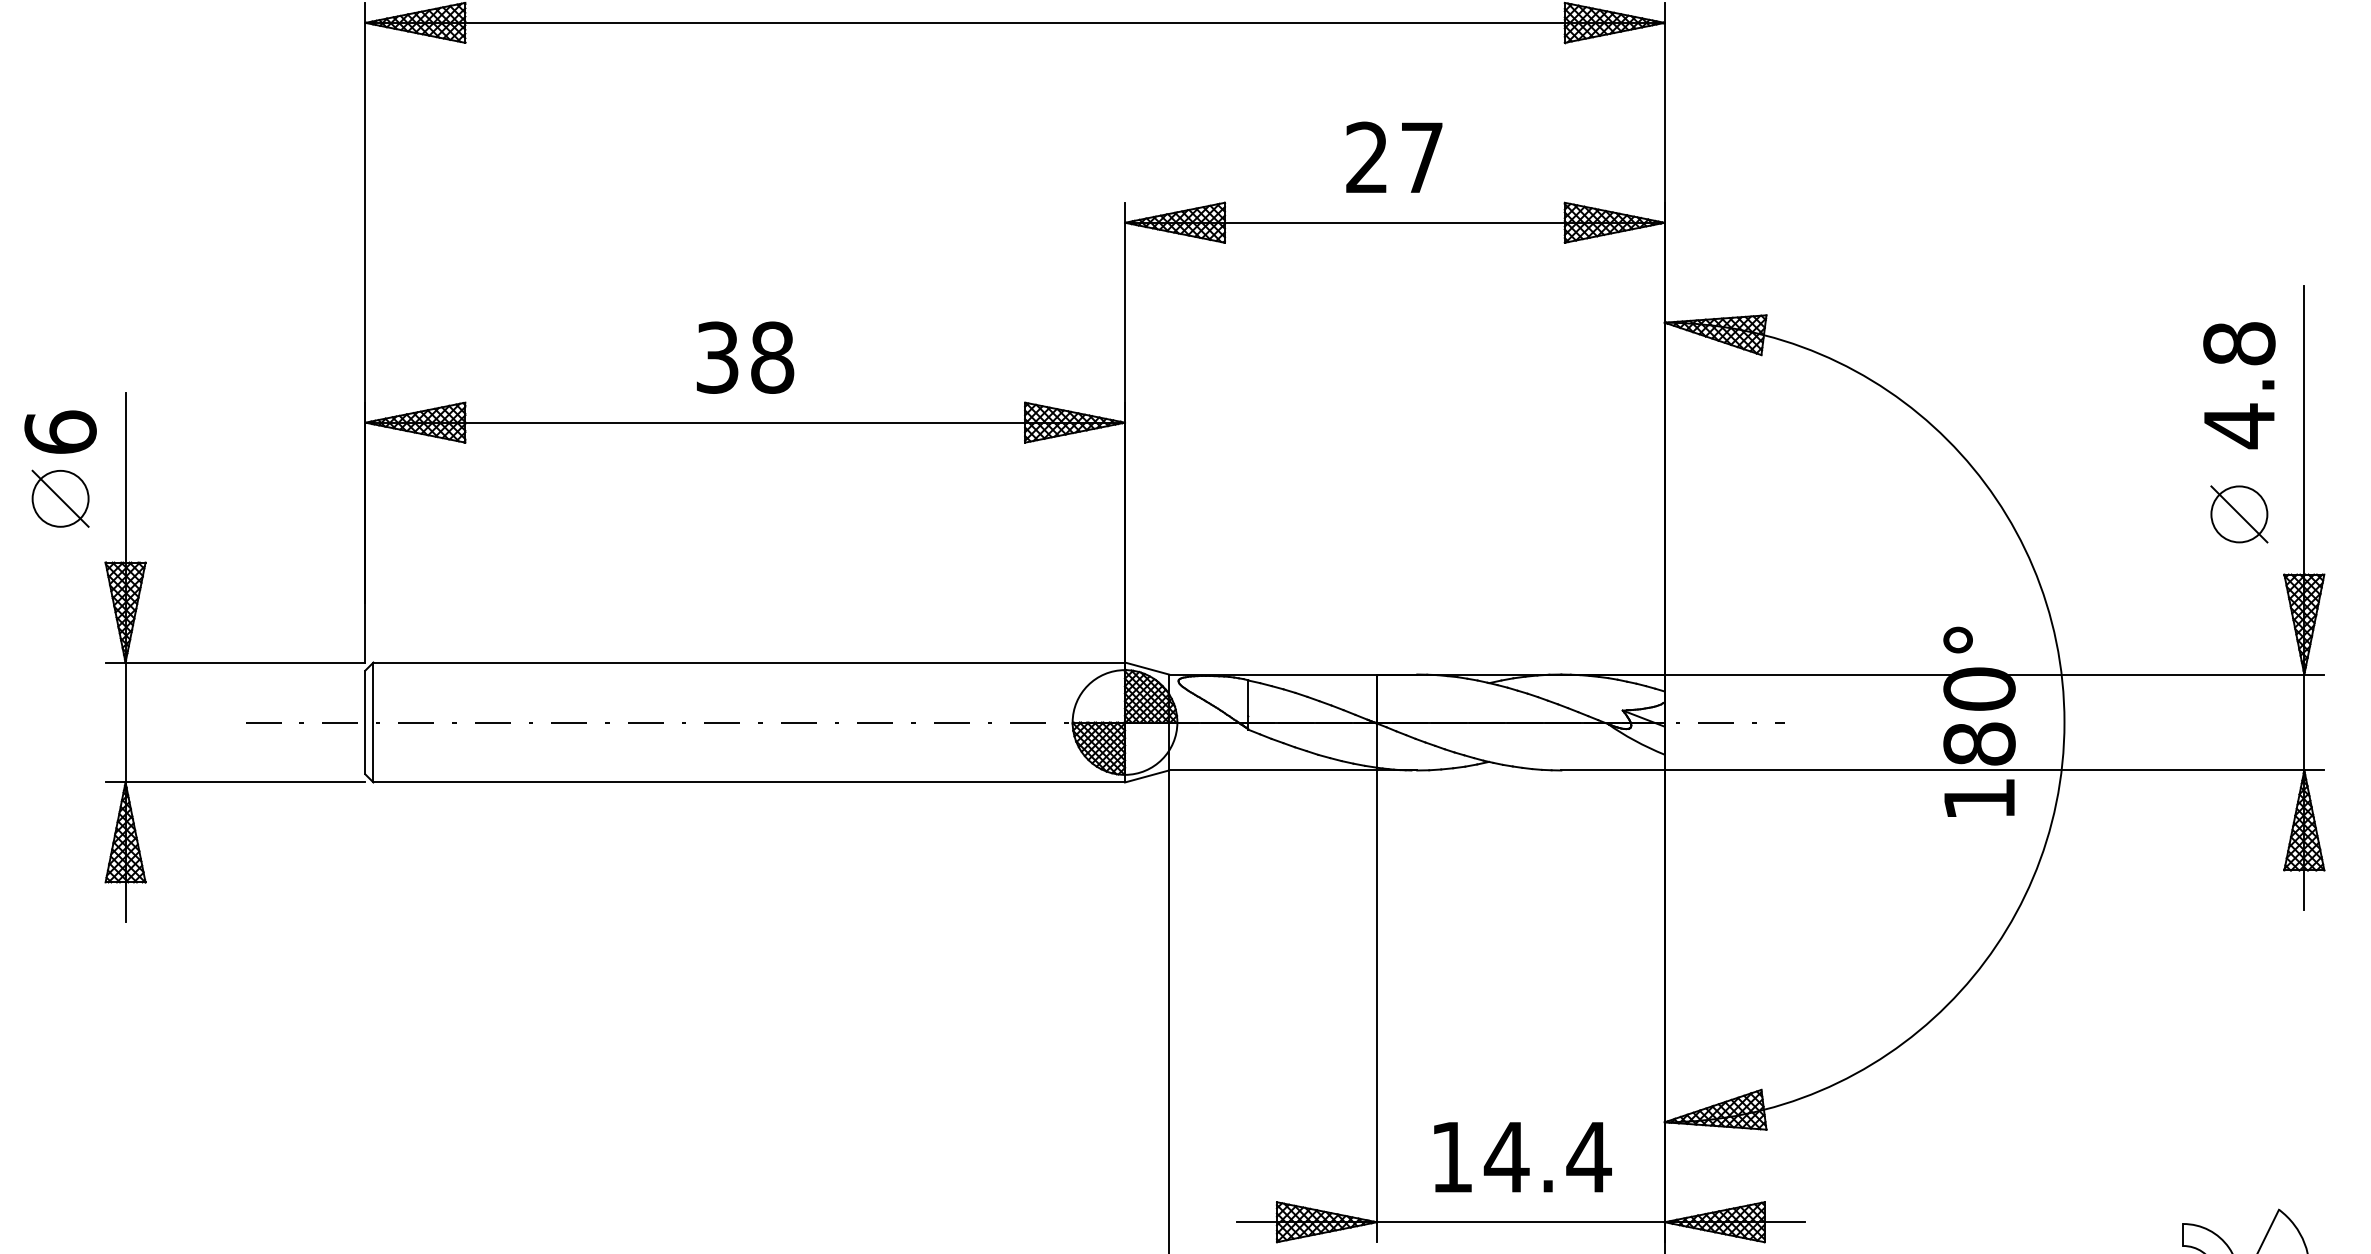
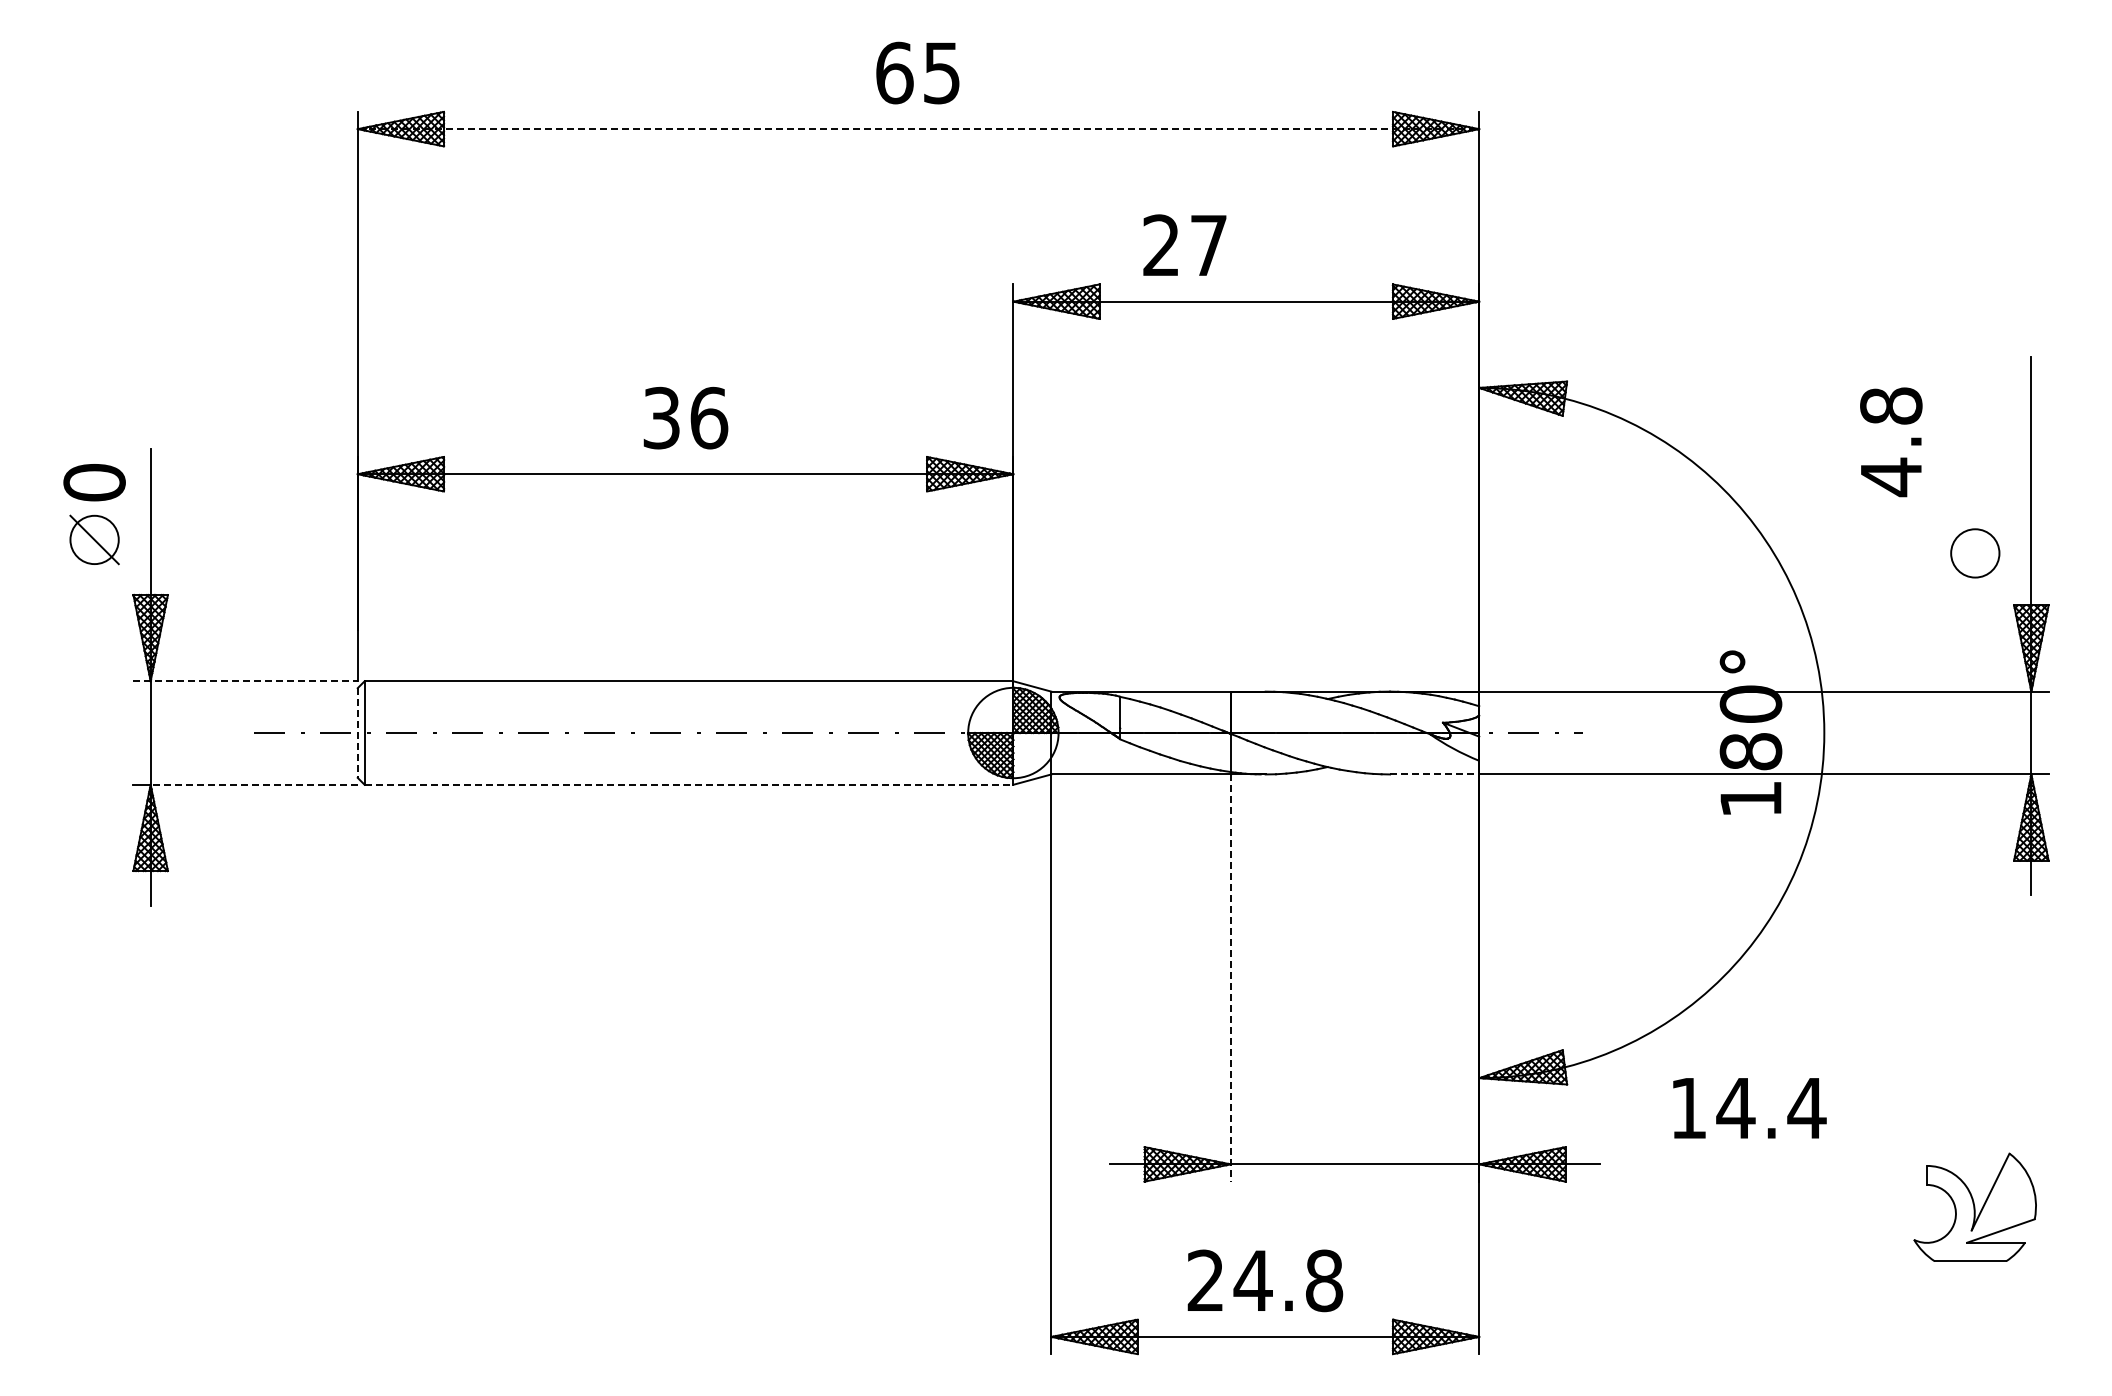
line: (1015, 23) -> (918, 129), solid -> dashed
text: (1393, 156) -> (1184, 244), moved
text: (772, 356) -> (709, 417), 38 -> 36
text: (2239, 385) -> (1891, 442), moved
text: (60, 432) -> (94, 482), 6 -> 0
line: (2239, 514) -> (1975, 553), removed
line: (236, 662) -> (246, 681), solid -> dashed
line: (365, 723) -> (357, 733), solid -> dashed
line: (1612, 770) -> (1434, 774), solid -> dashed
line: (245, 782) -> (254, 784), solid -> dashed
line: (749, 782) -> (689, 784), solid -> dashed
line: (1376, 1006) -> (1230, 978), solid -> dashed
text: (1522, 1157) -> (1749, 1108), moved

